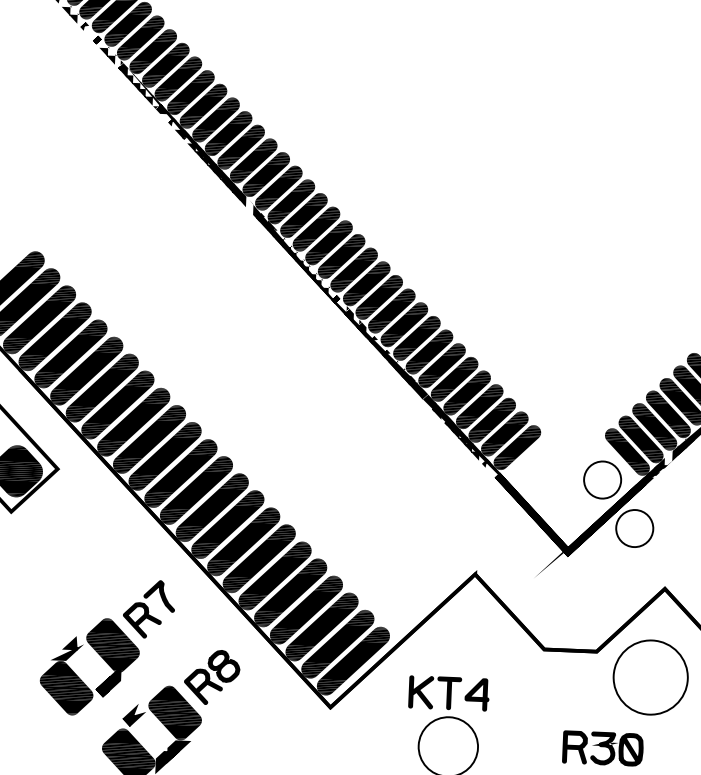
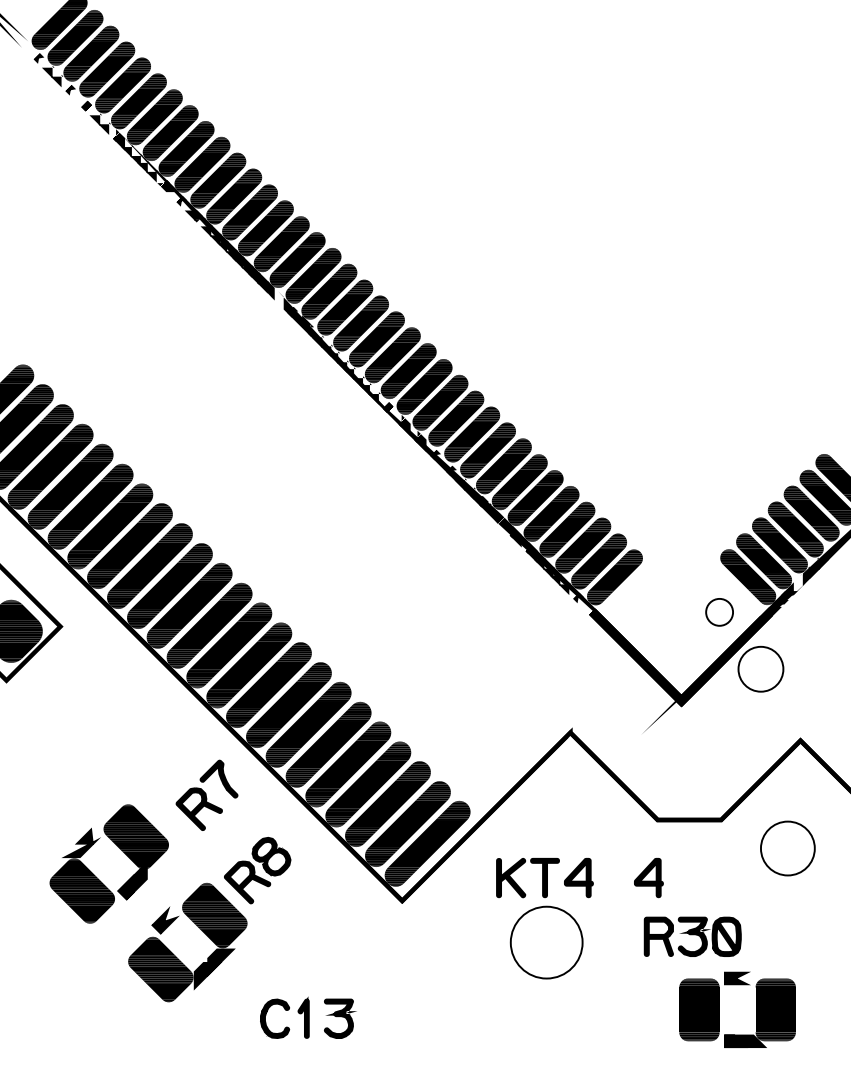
part: (602, 480) -> (719, 612), size x0.6
part: (148, 608) -> (206, 794), moved
part: (650, 677) -> (787, 848), size x0.6
part: (534, 697) -> (648, 878), added
part: (602, 748) -> (692, 936), moved

